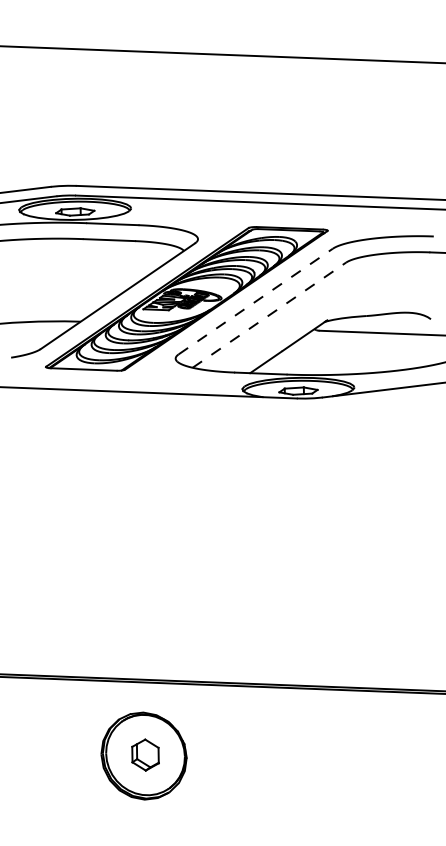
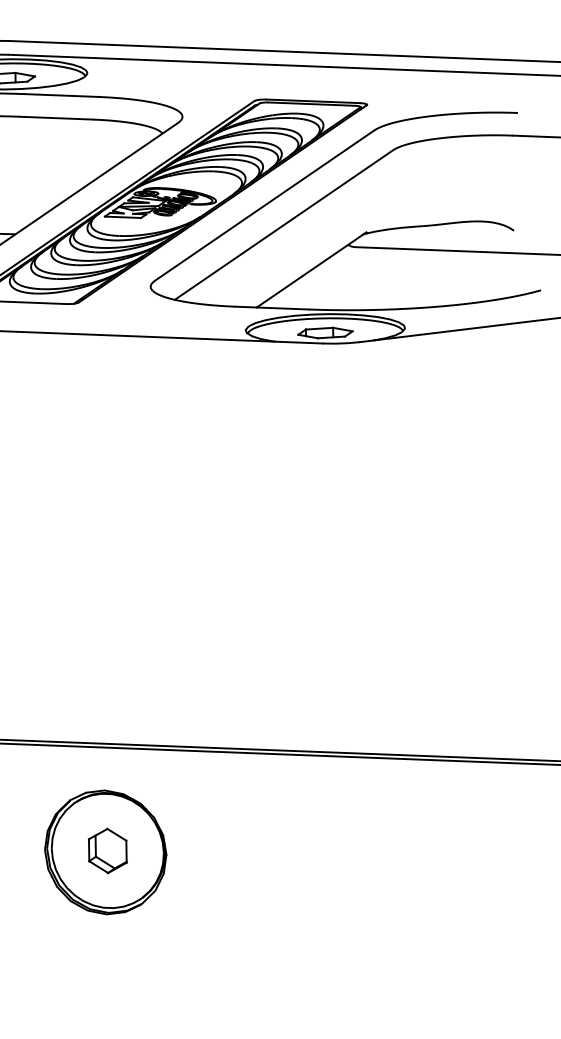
line: (256, 301) -> (265, 205), dashed -> solid
line: (269, 314) -> (284, 224), dashed -> solid

